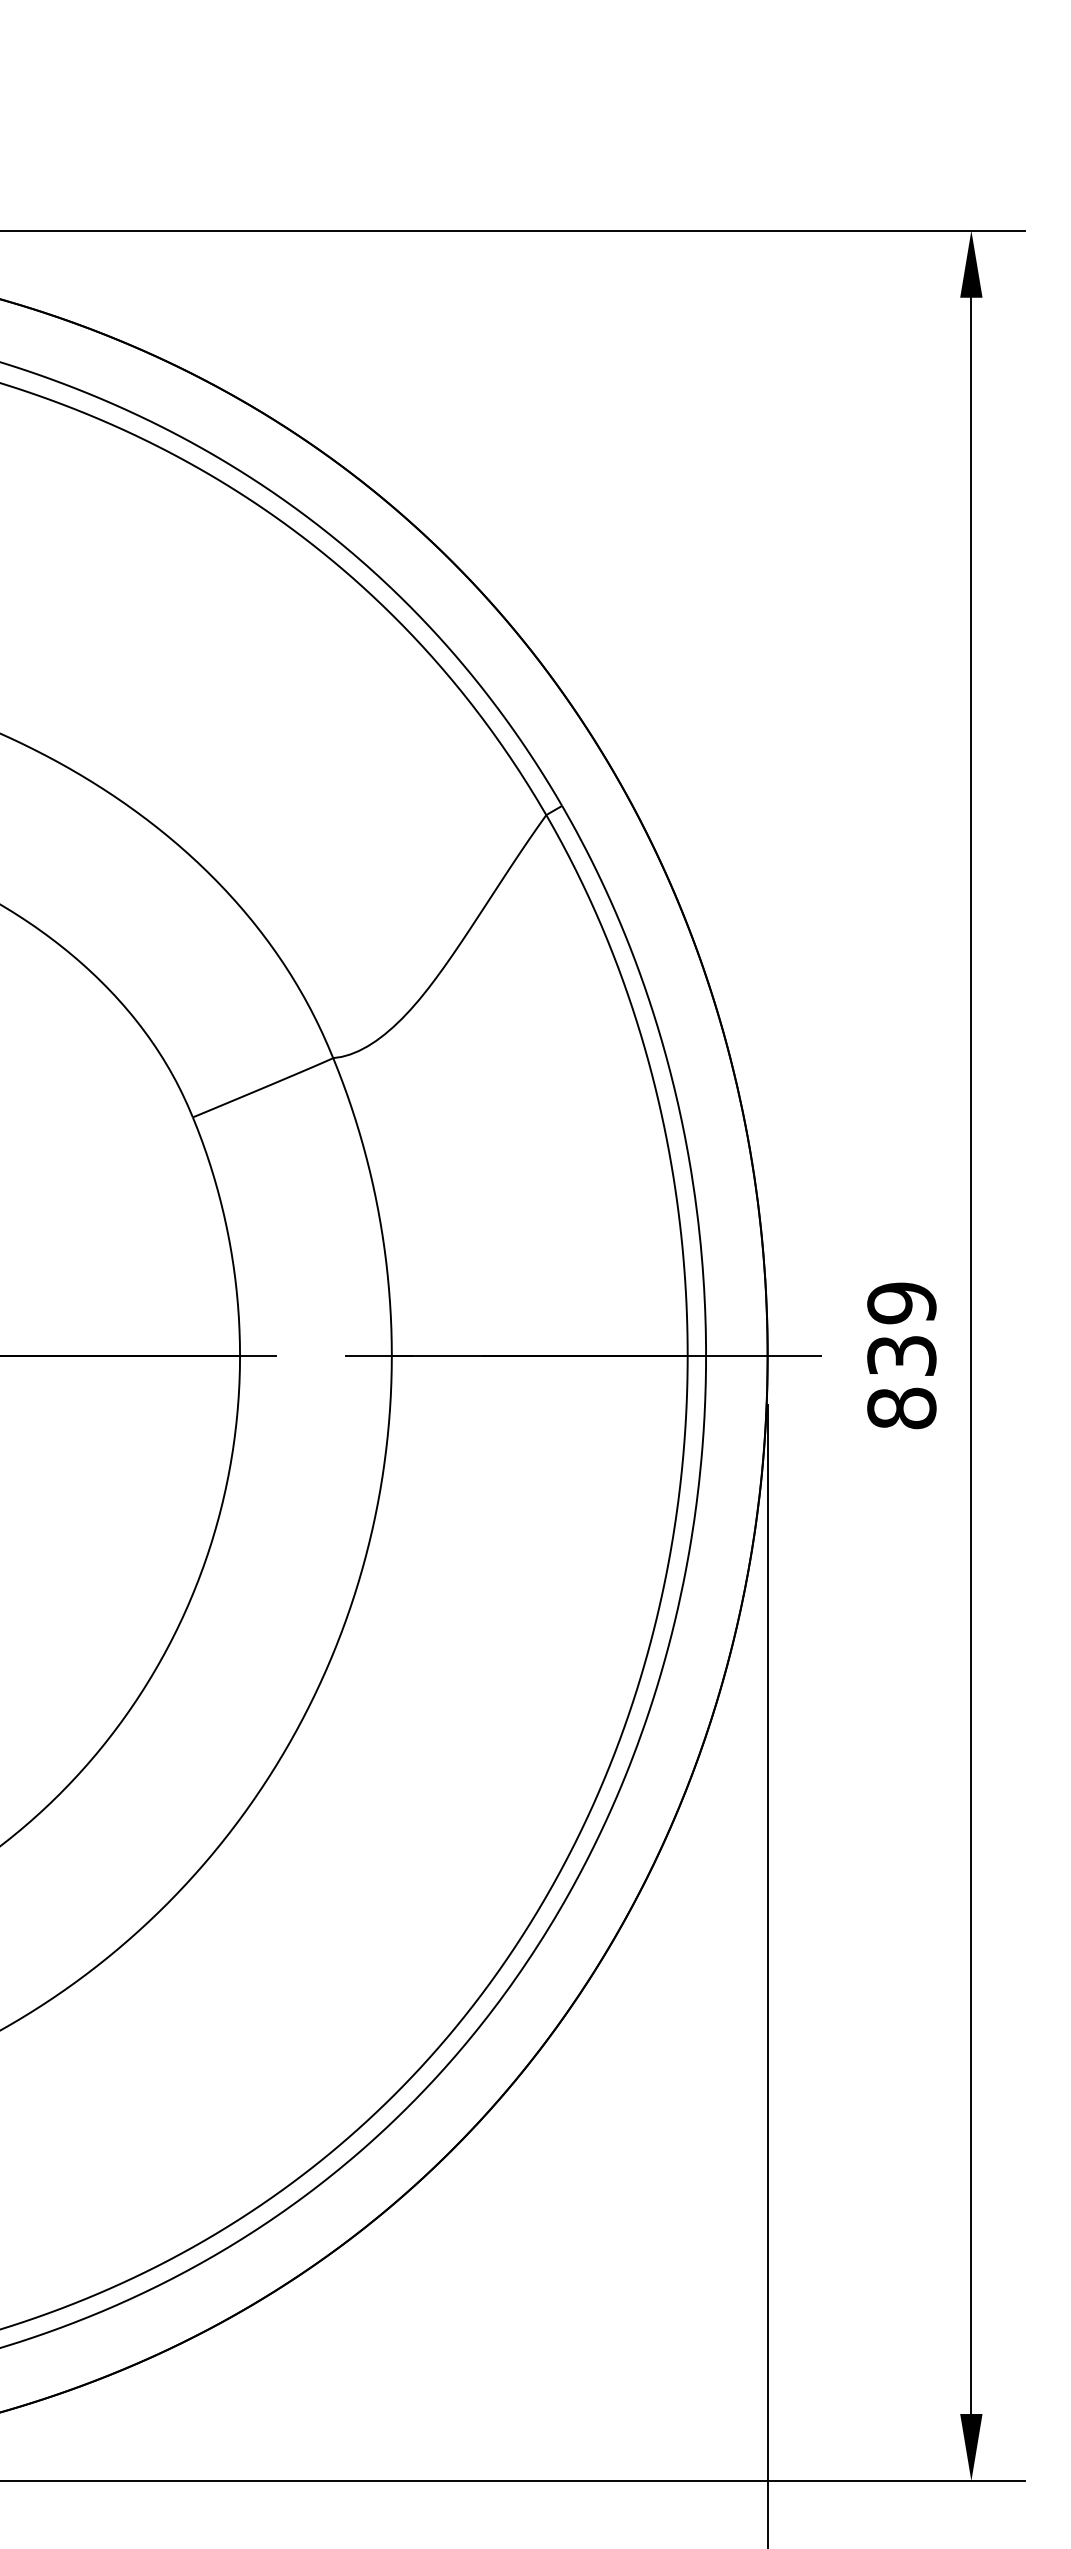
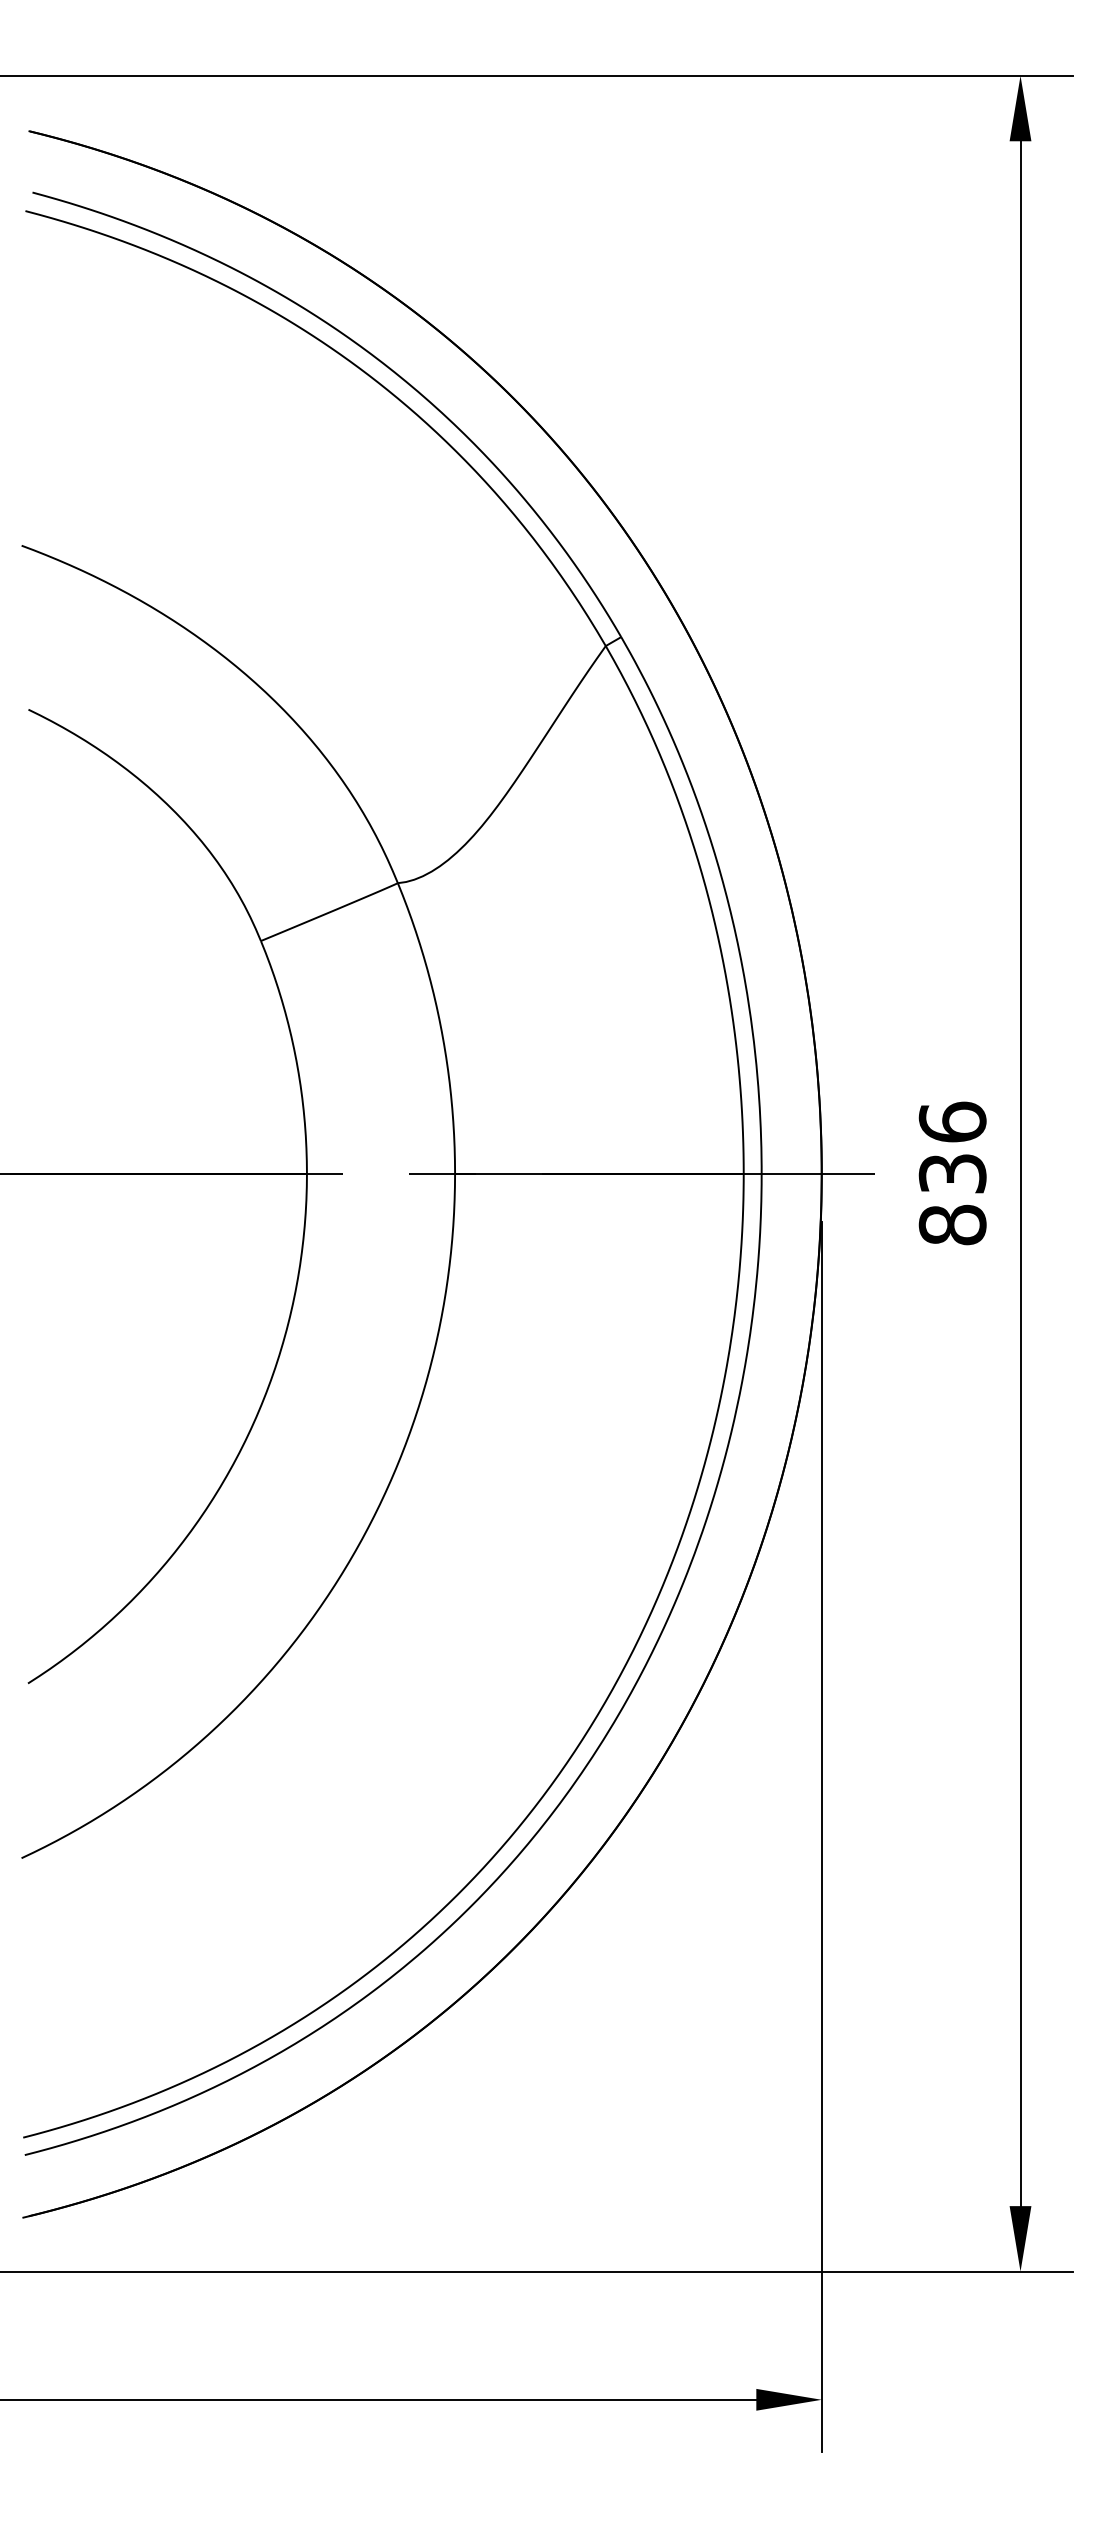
text: (901, 1302) -> (952, 1121), 839 -> 836

